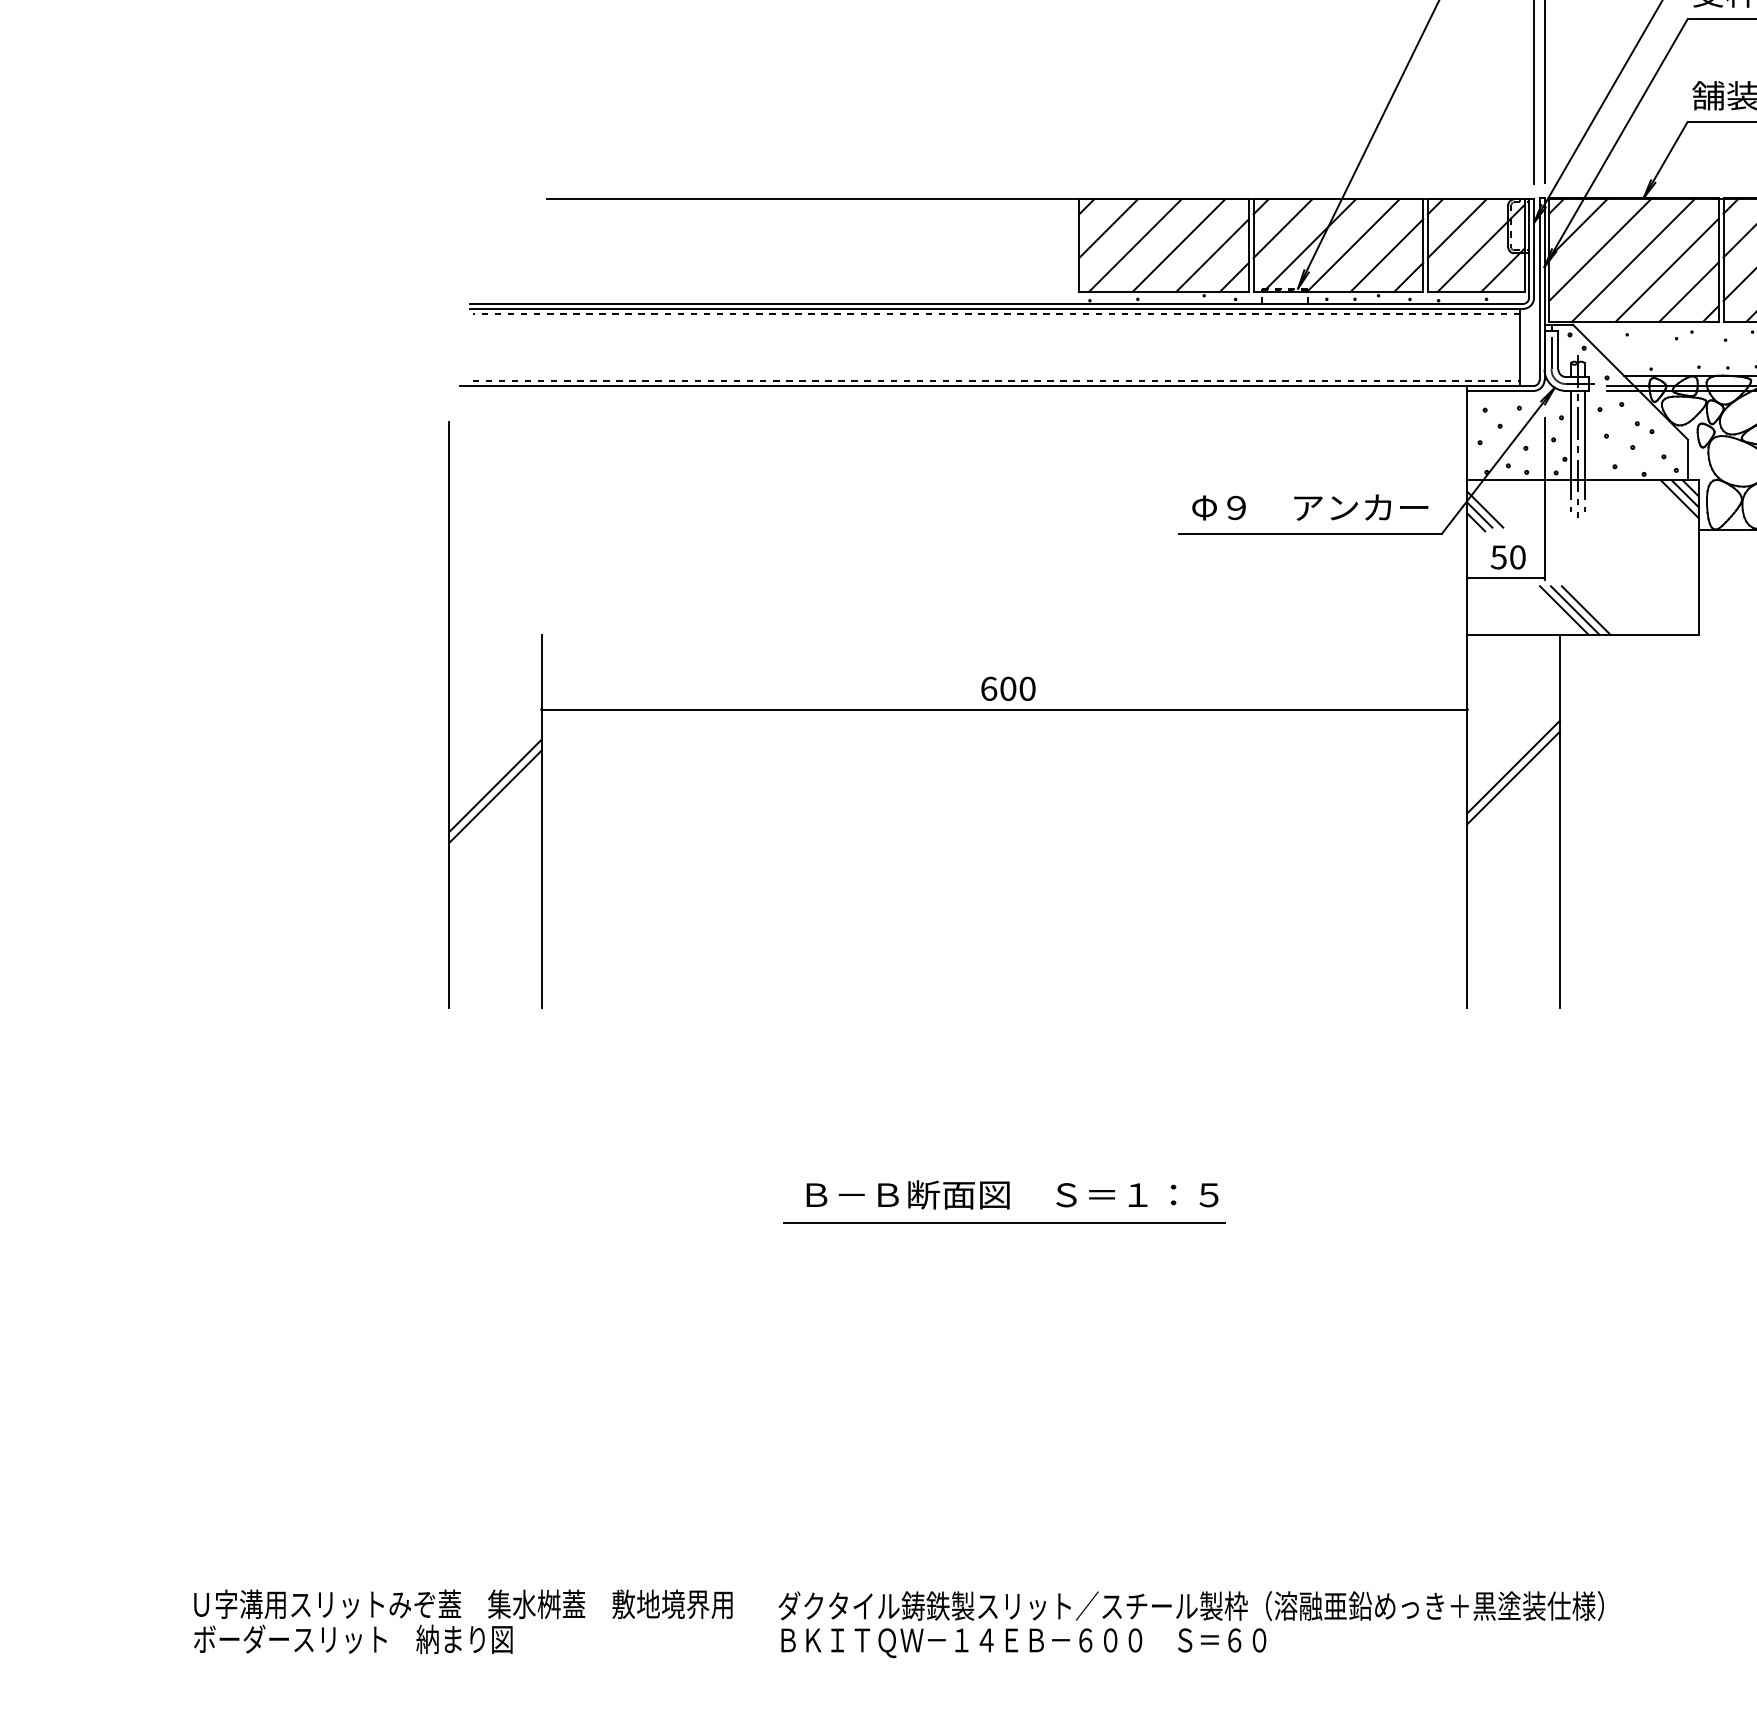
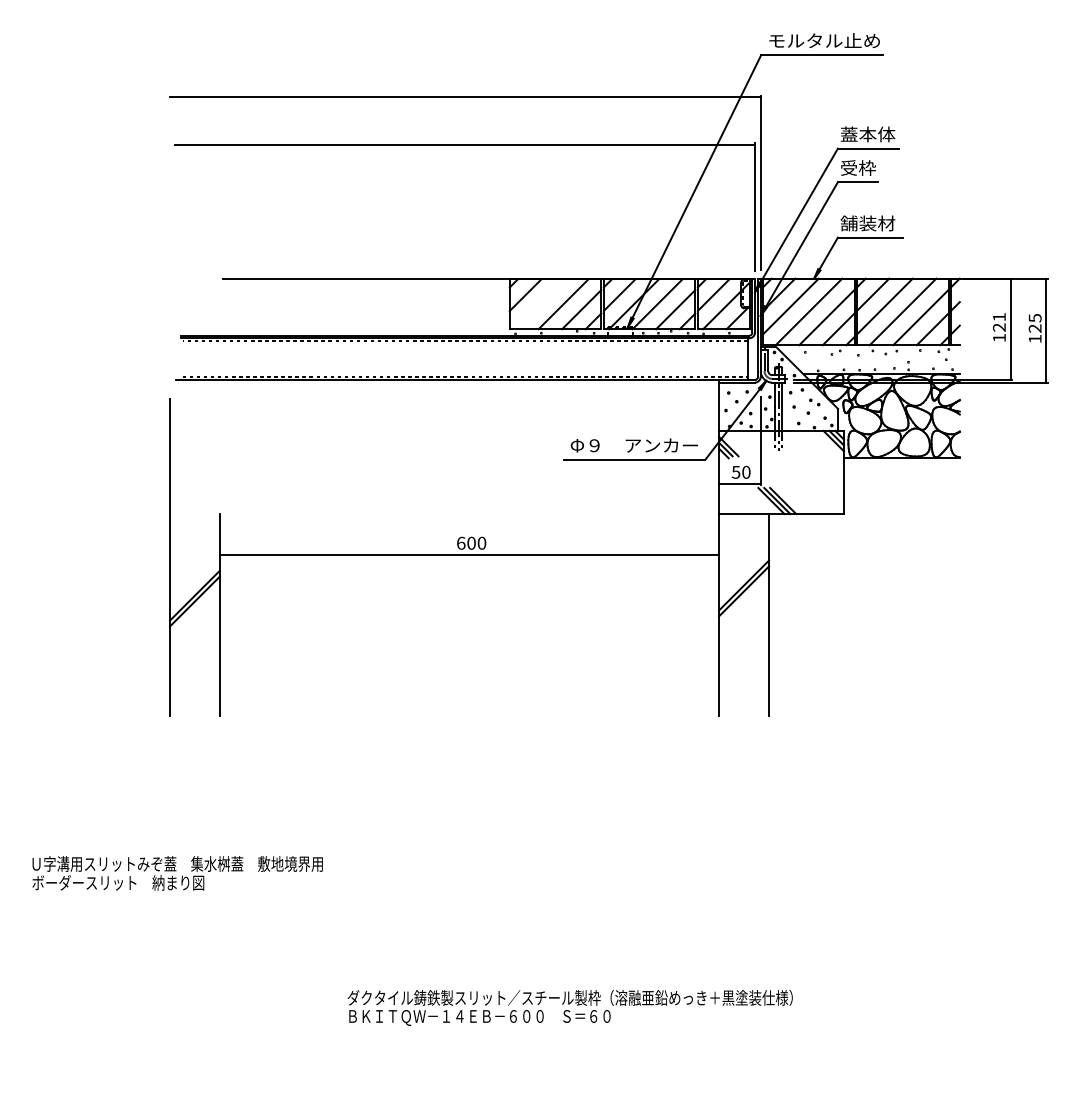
line: (1136, 246) -> (540, 304), removed
part: (1004, 1201) -> (469, 819), removed
text: (462, 1621) -> (177, 873), moved
text: (1189, 1623) -> (569, 1007), moved

